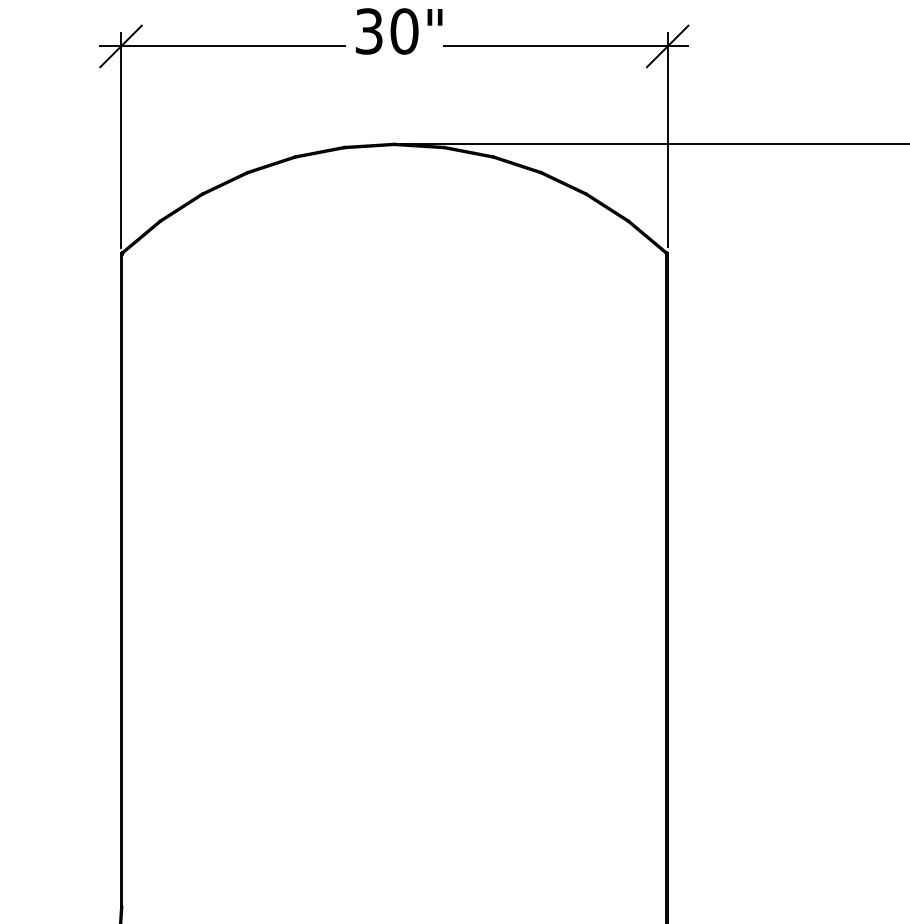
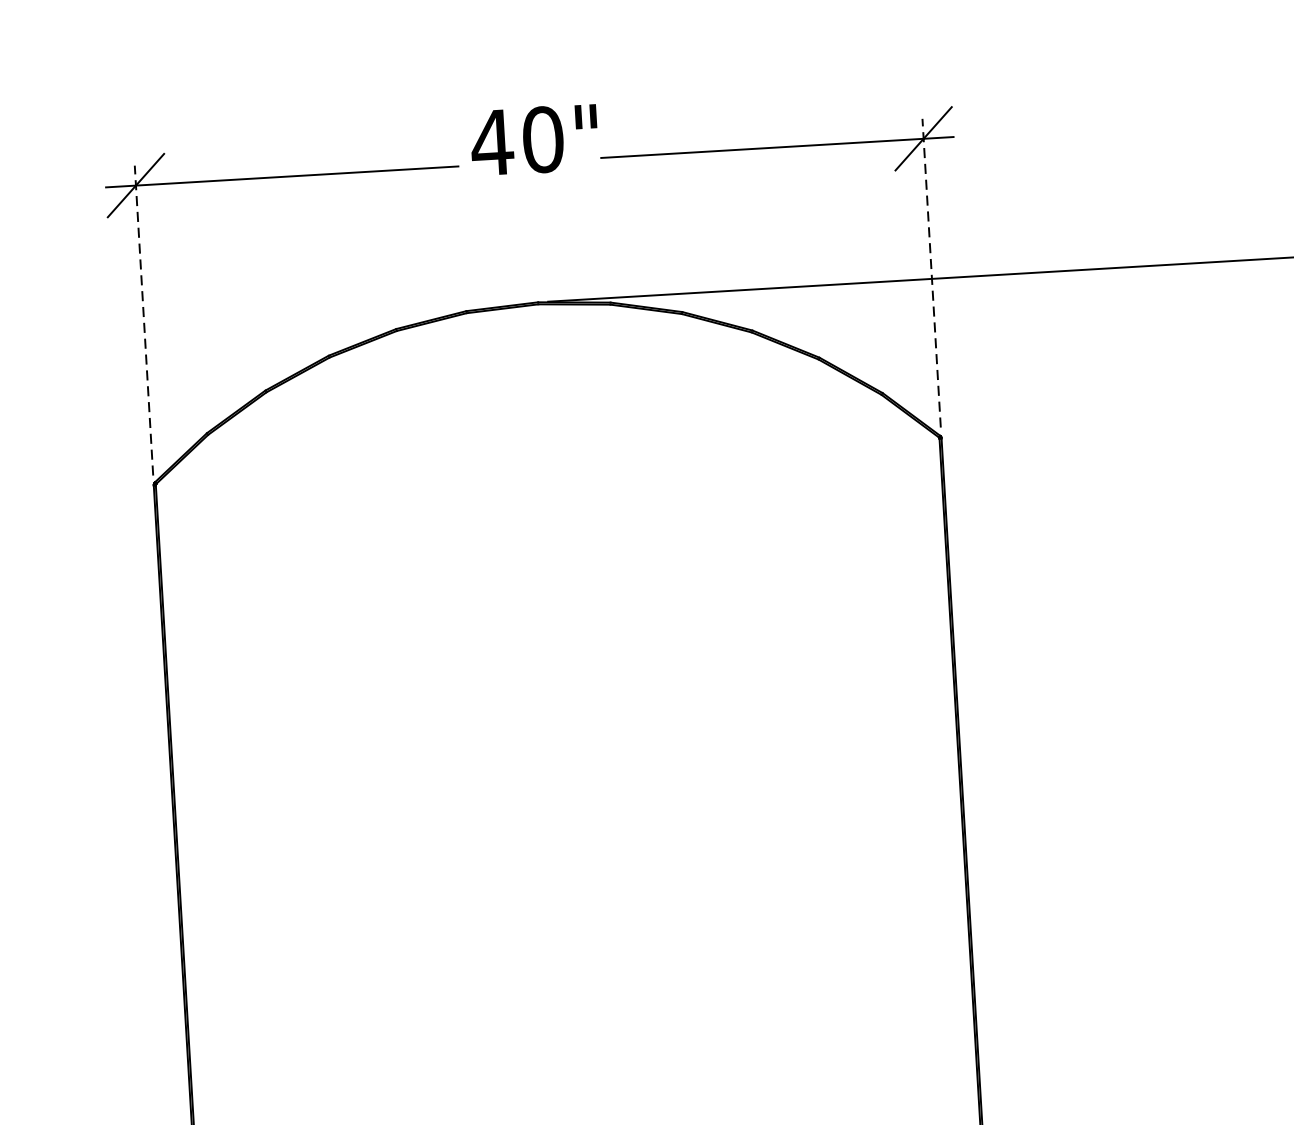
text: (368, 31) -> (491, 142), 30" -> 40"
line: (667, 139) -> (931, 272), solid -> dashed
line: (121, 140) -> (144, 321), solid -> dashed

